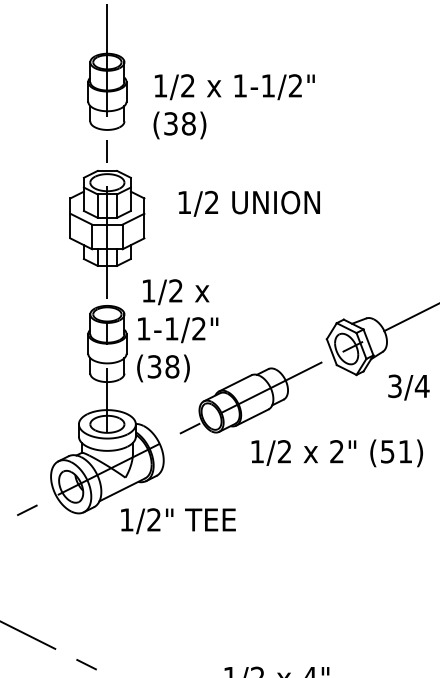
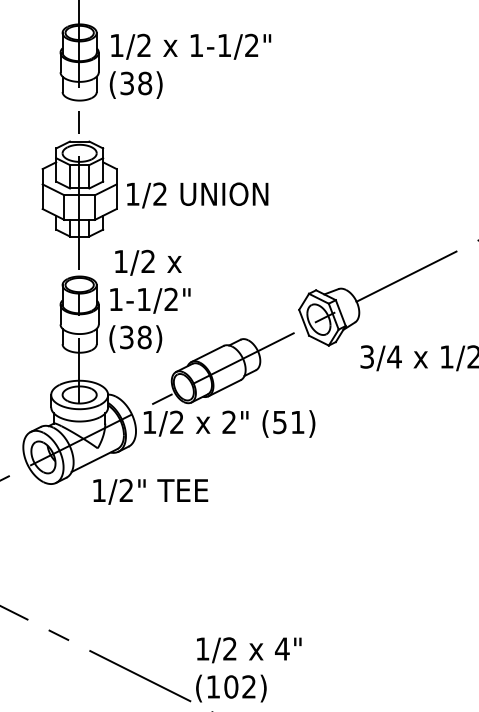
text: (234, 105) -> (190, 65), moved
text: (249, 203) -> (197, 195), moved
text: (337, 452) -> (229, 423), moved

